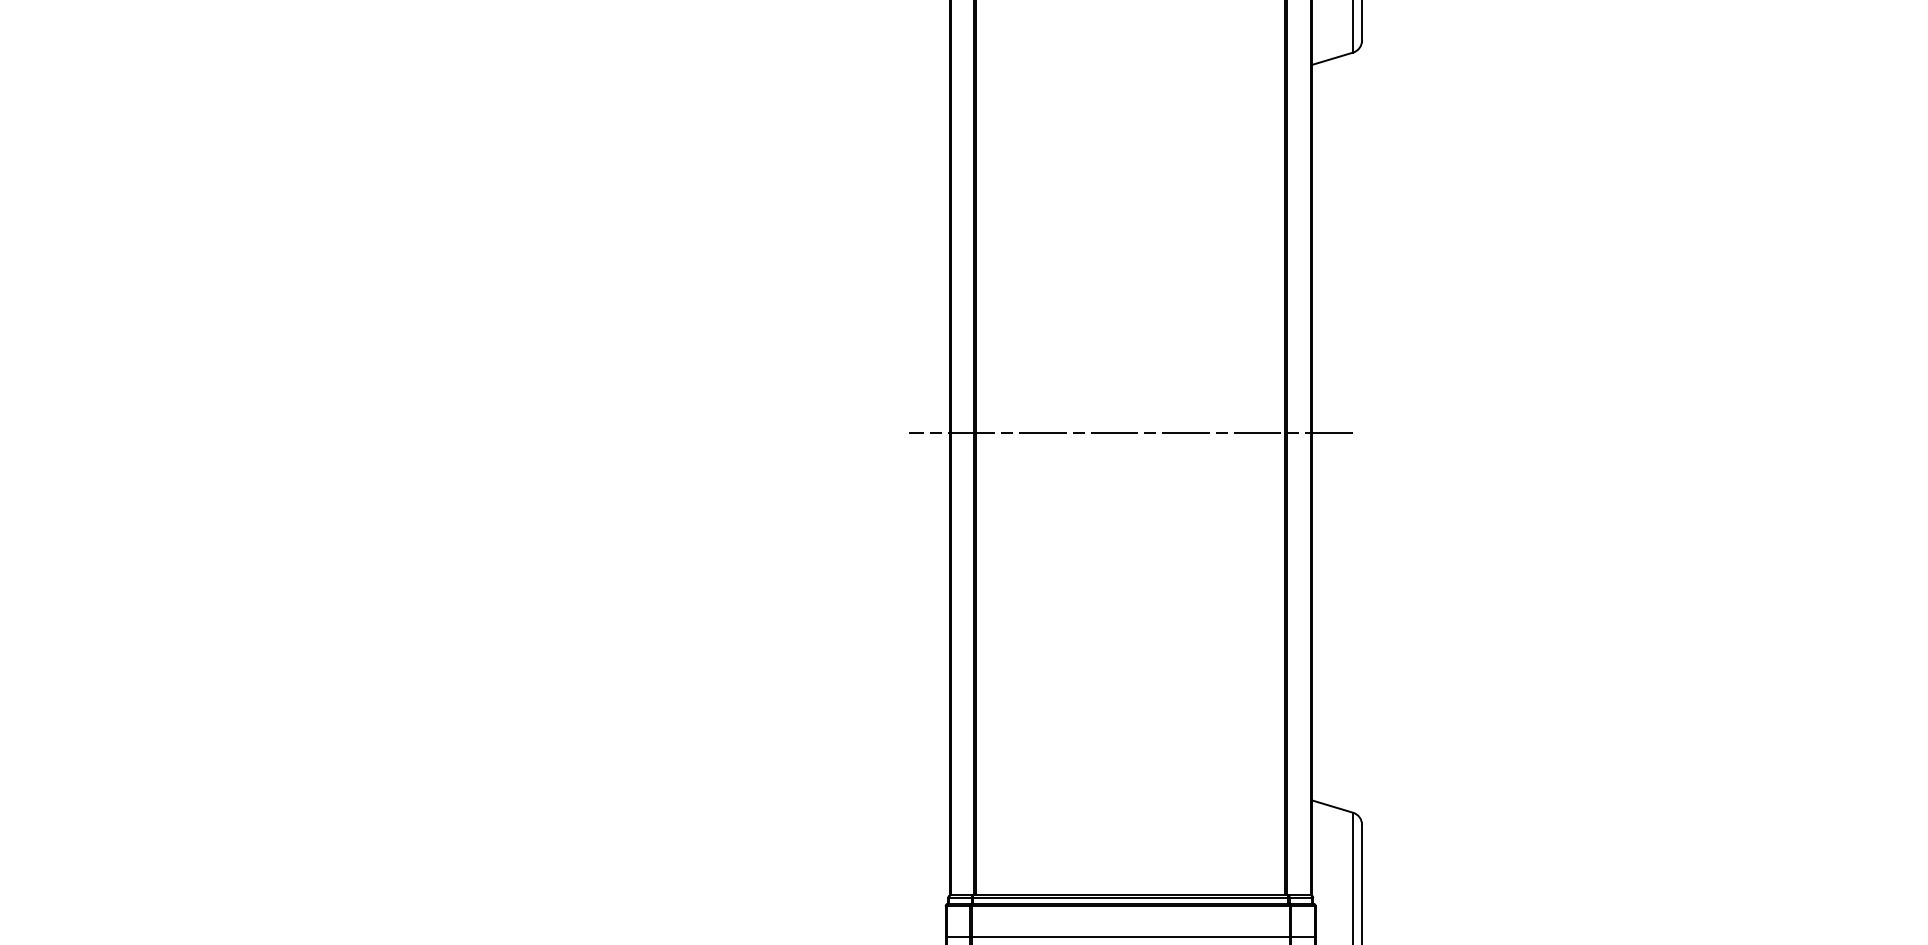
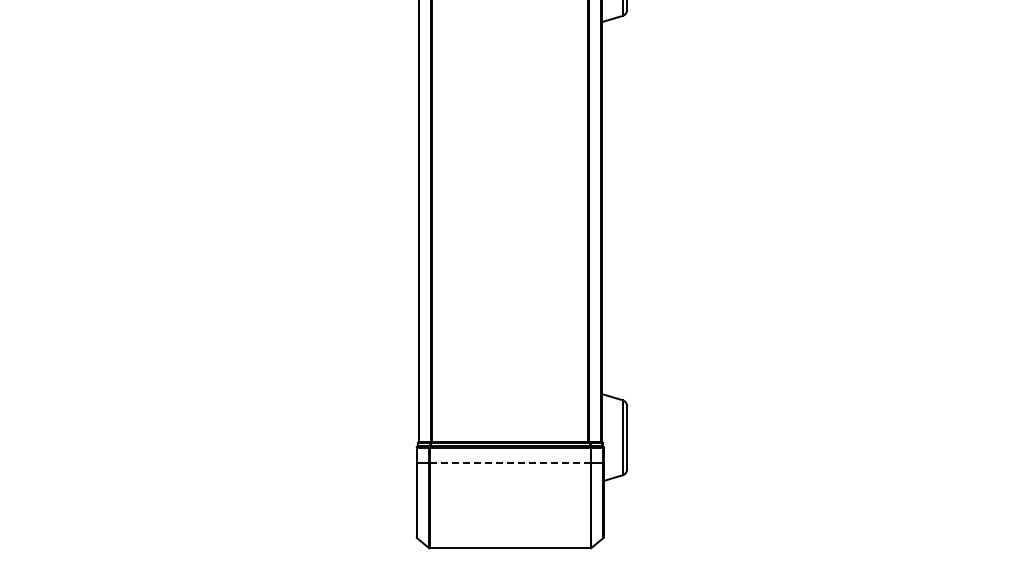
line: (1129, 433) -> (509, 208), removed
line: (1129, 937) -> (509, 463), solid -> dashed

